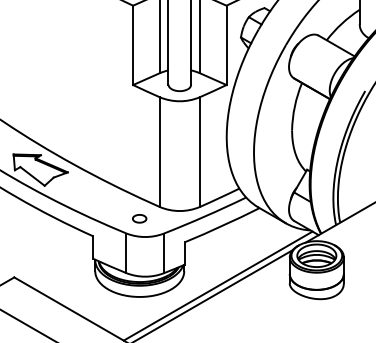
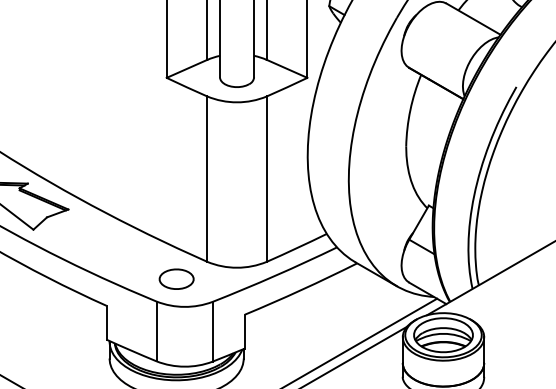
part: (139, 218) -> (176, 278), size x1.67

